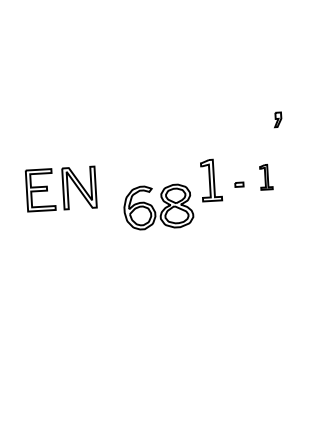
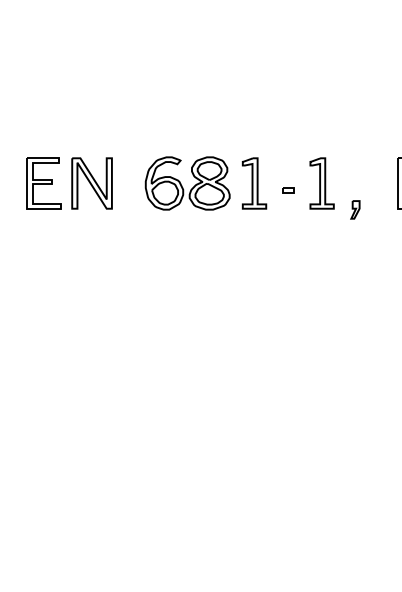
part: (278, 119) -> (355, 209), moved
part: (265, 177) -> (321, 183), size x1.67
part: (158, 207) -> (187, 183), moved

